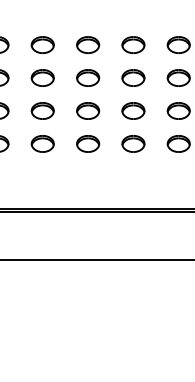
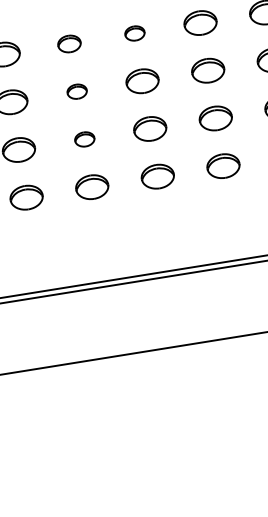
part: (88, 44) -> (69, 43), size x0.7
part: (133, 44) -> (134, 32), size x0.6
part: (88, 77) -> (77, 90), size x0.6
part: (88, 110) -> (85, 138), size x0.6

